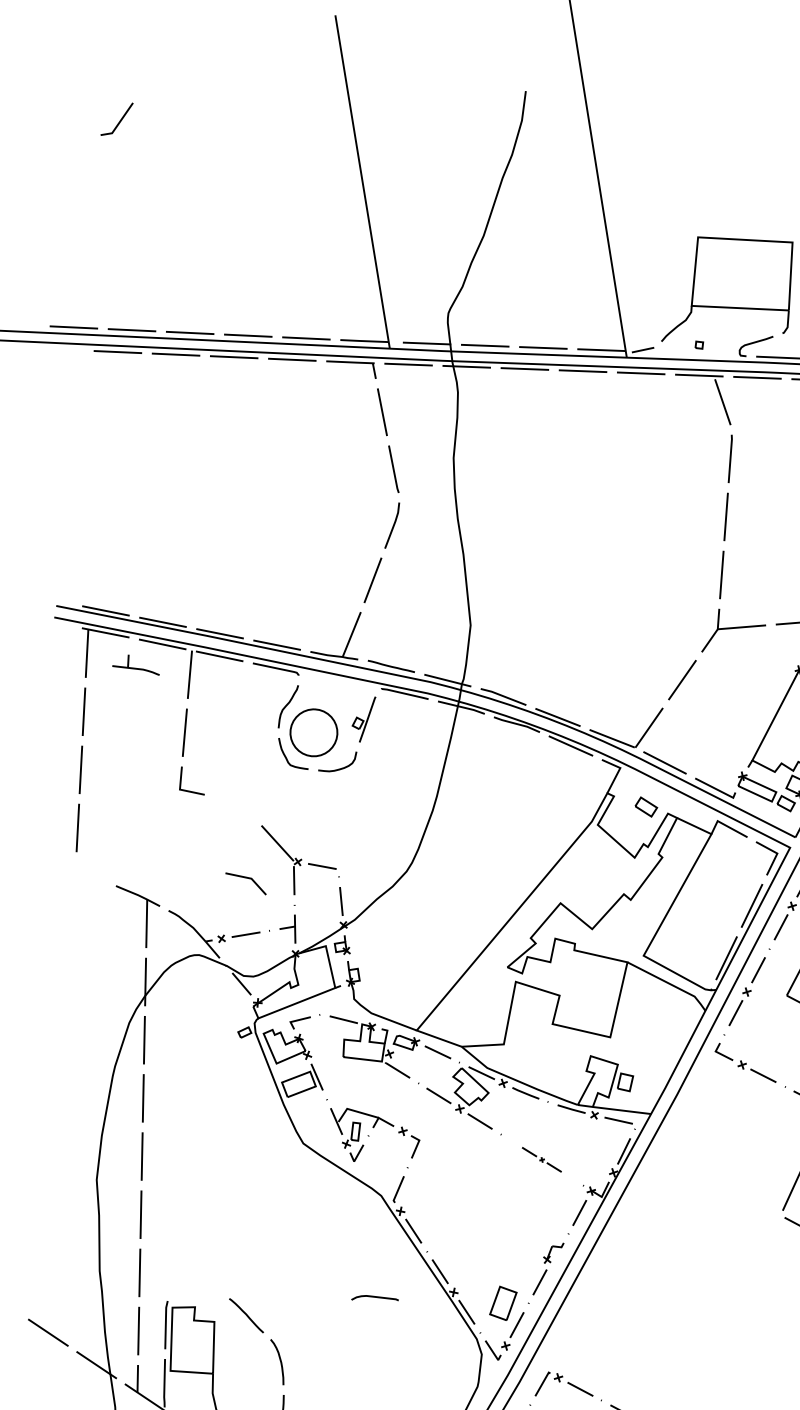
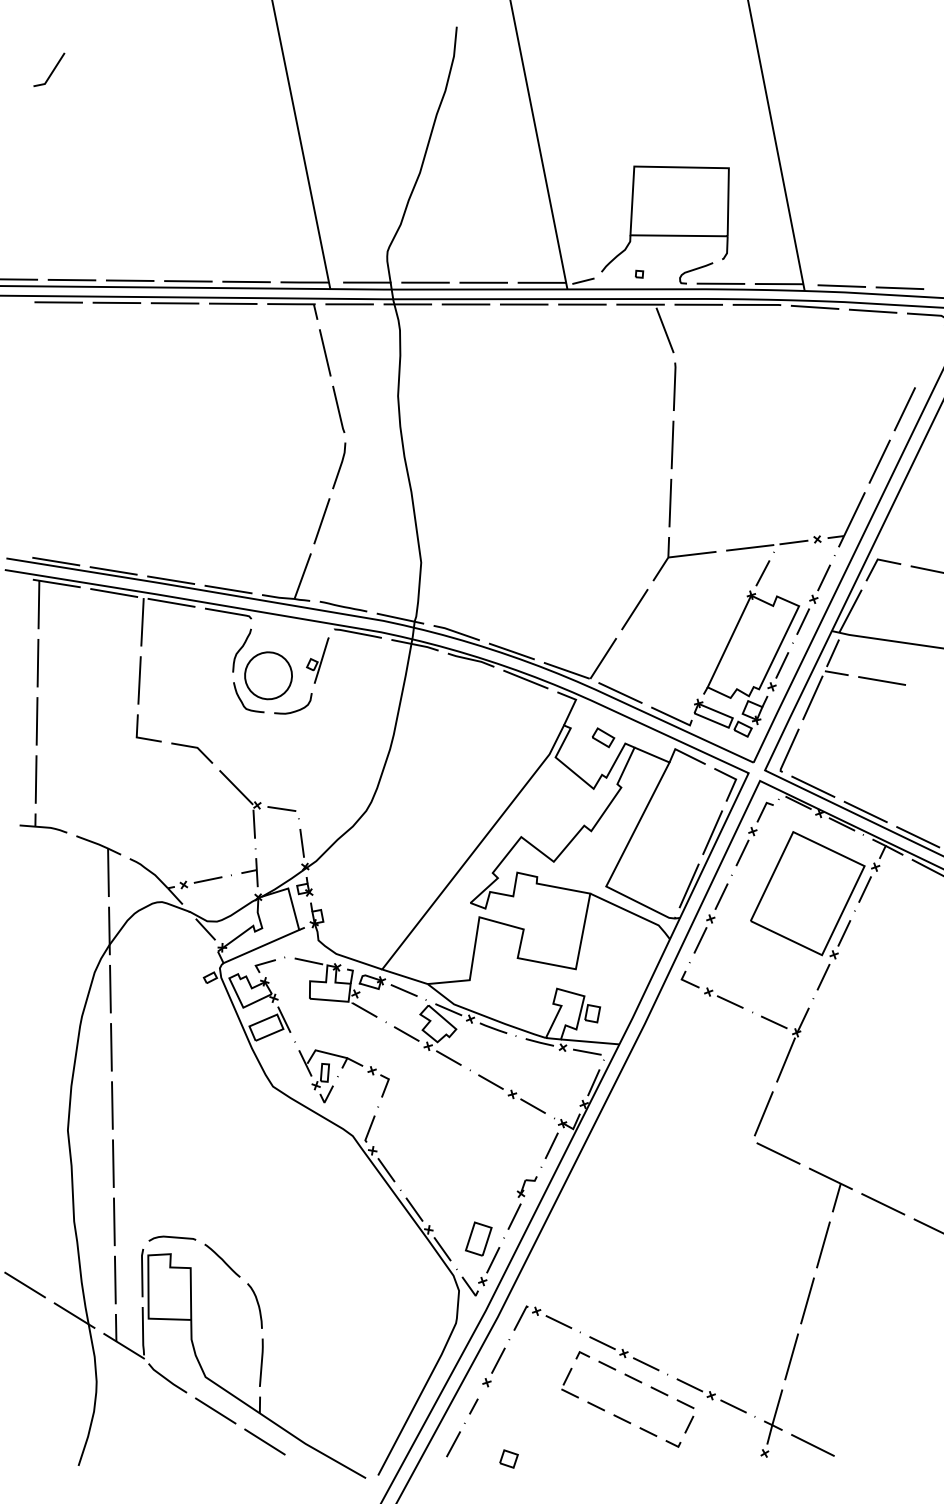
part: (136, 664) -> (43, 823), moved
line: (247, 879) -> (193, 748), moved
part: (541, 1159) -> (511, 1093), size x1.67
curve: (375, 1298) -> (172, 1238), moved

